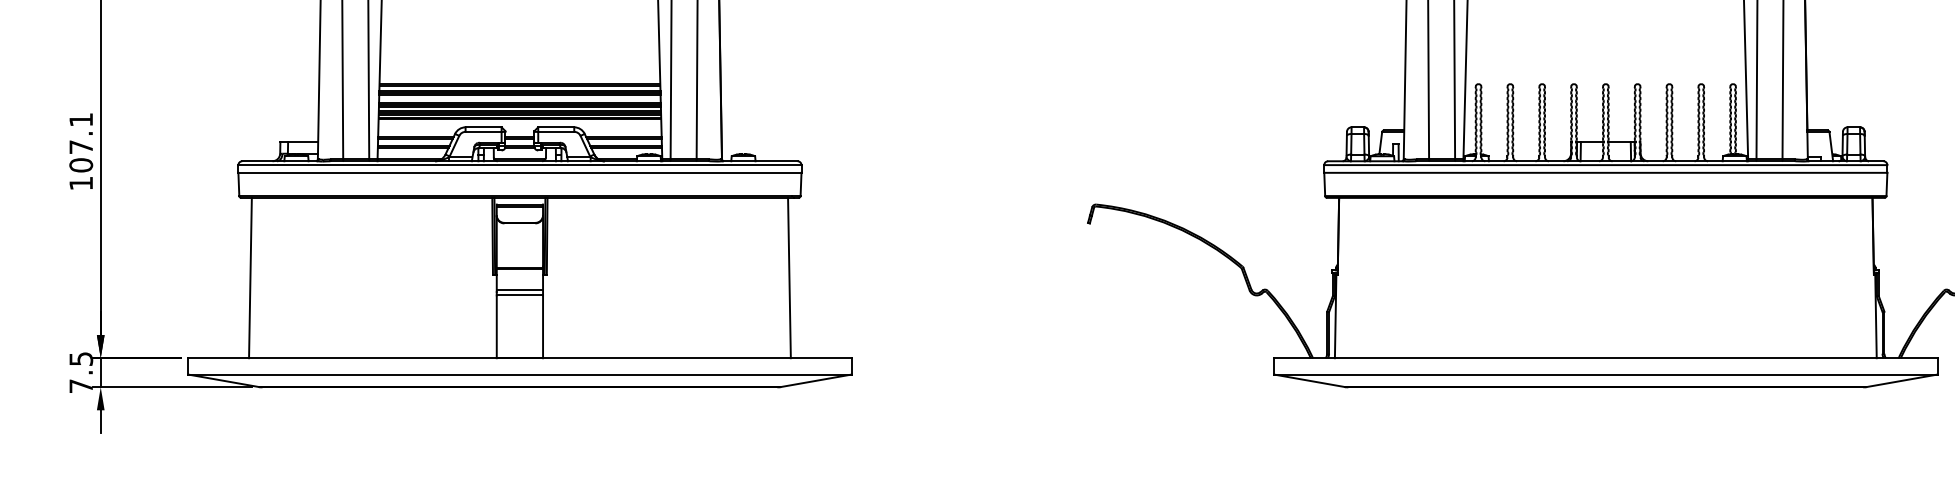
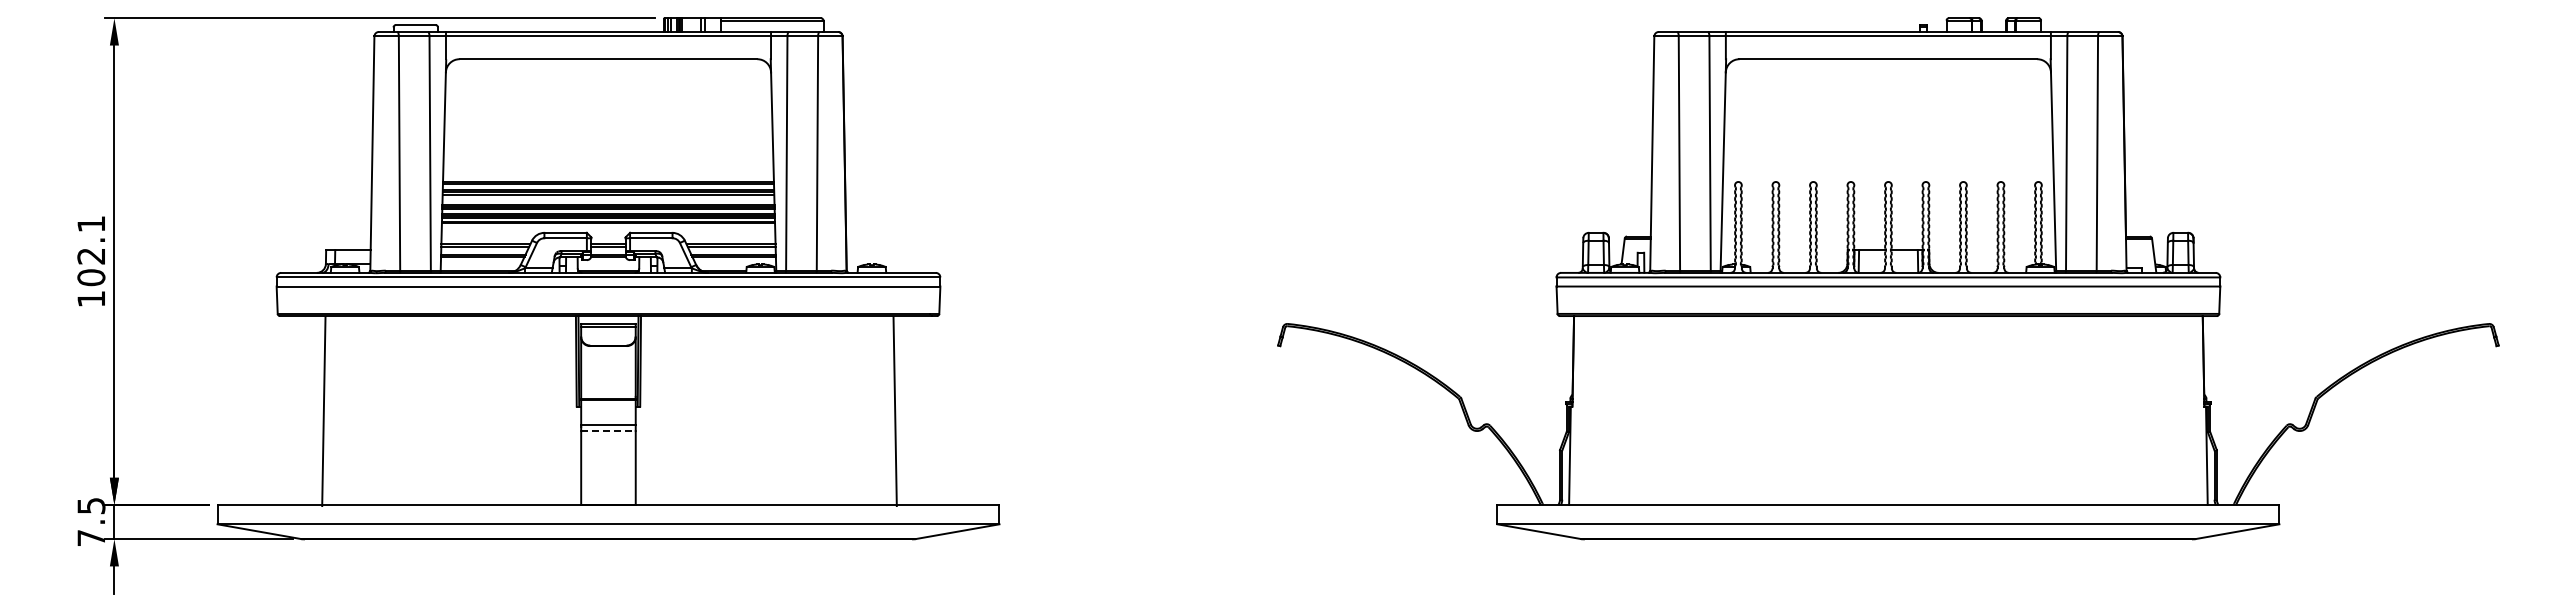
text: (80, 147) -> (90, 256), 107.1 -> 102.1
line: (250, 278) -> (323, 411), moved
line: (788, 278) -> (894, 411), moved
line: (519, 295) -> (608, 431), solid -> dashed

